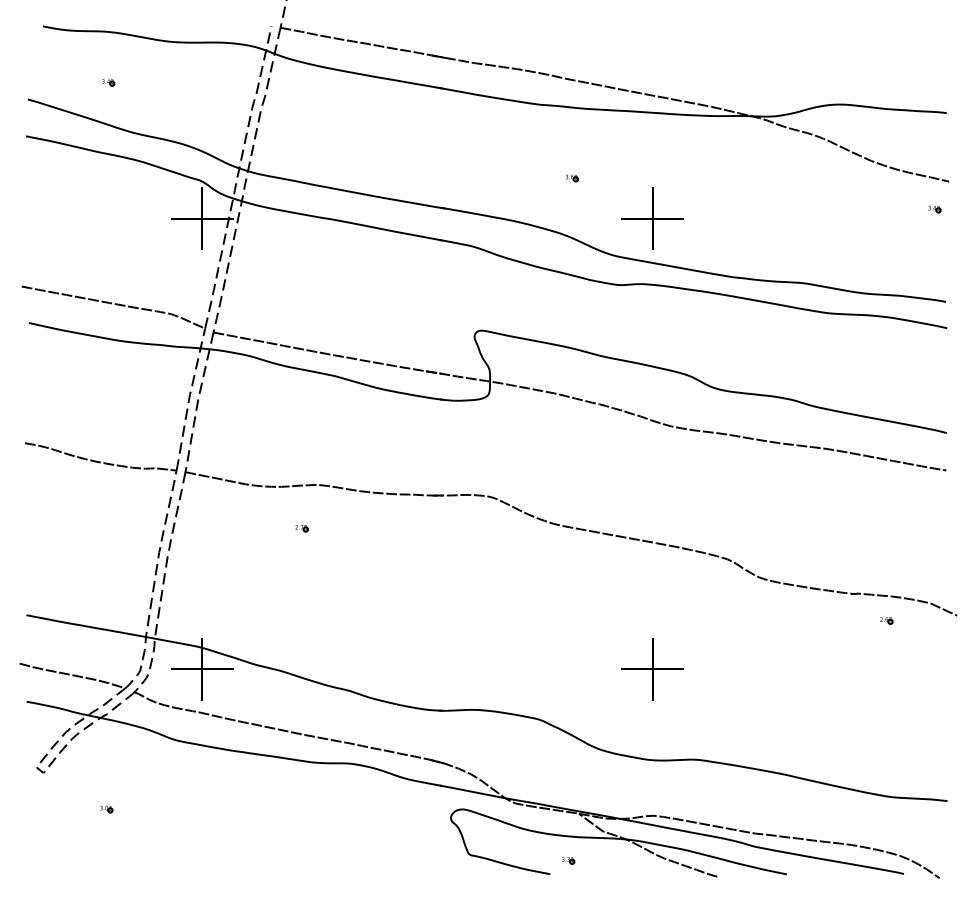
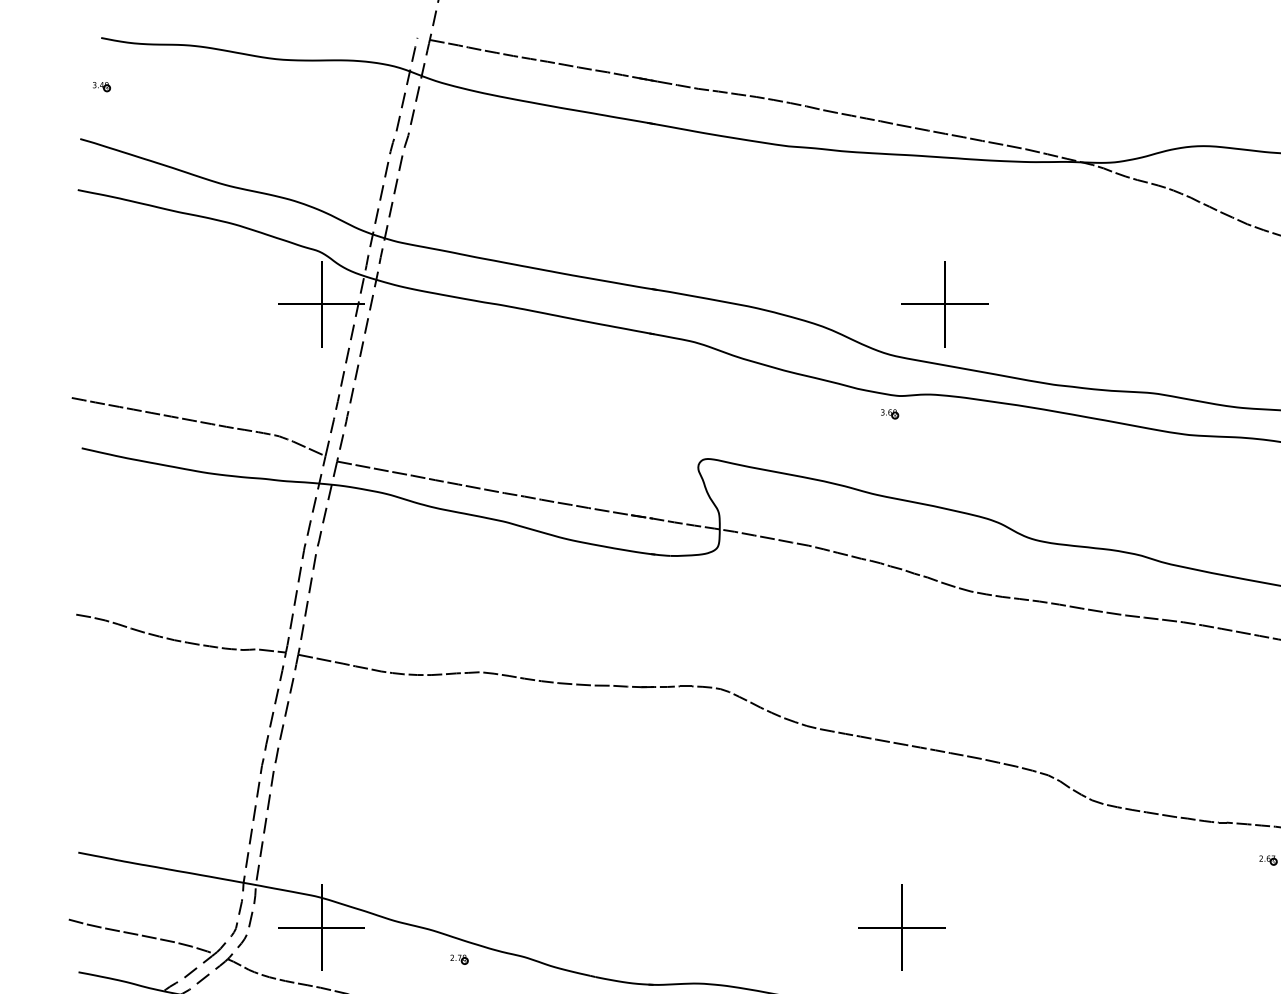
part: (108, 82) -> (101, 86), moved
part: (571, 178) -> (889, 414), moved
part: (301, 528) -> (458, 959), moved
part: (652, 669) -> (901, 927), moved

